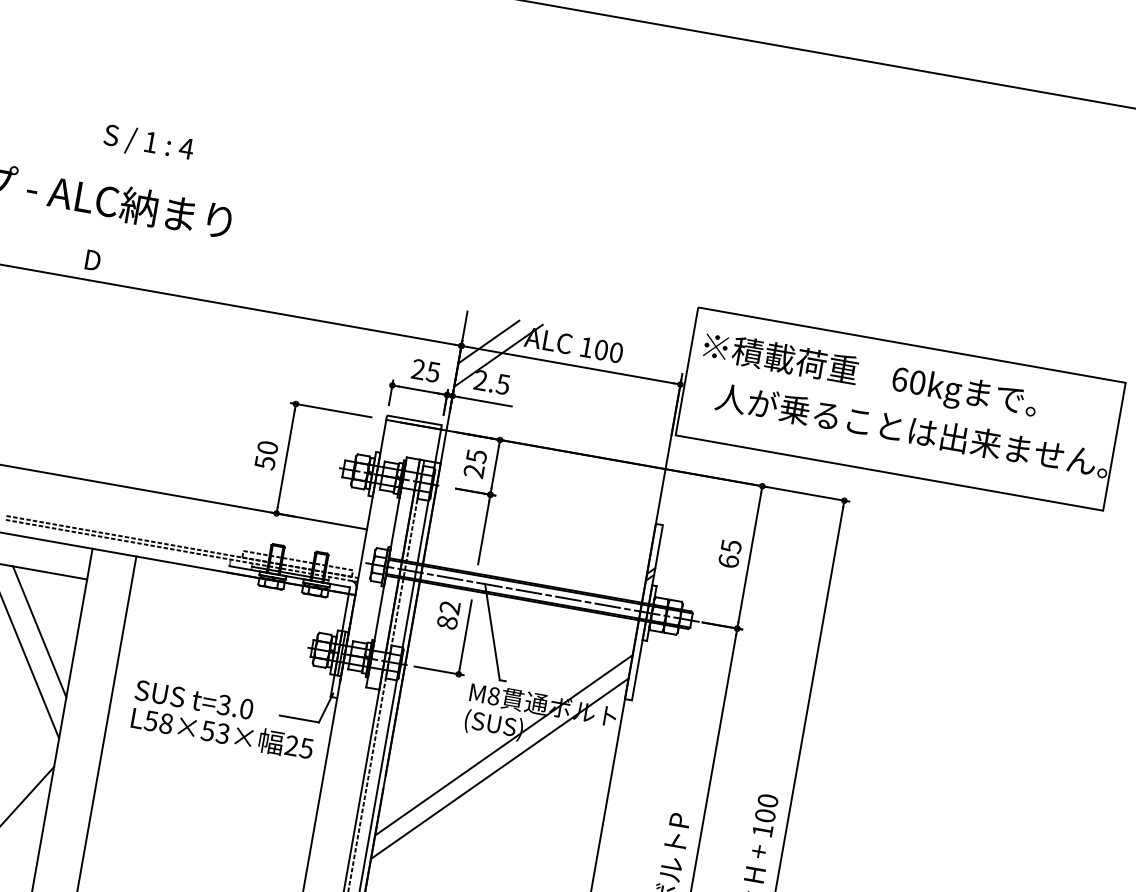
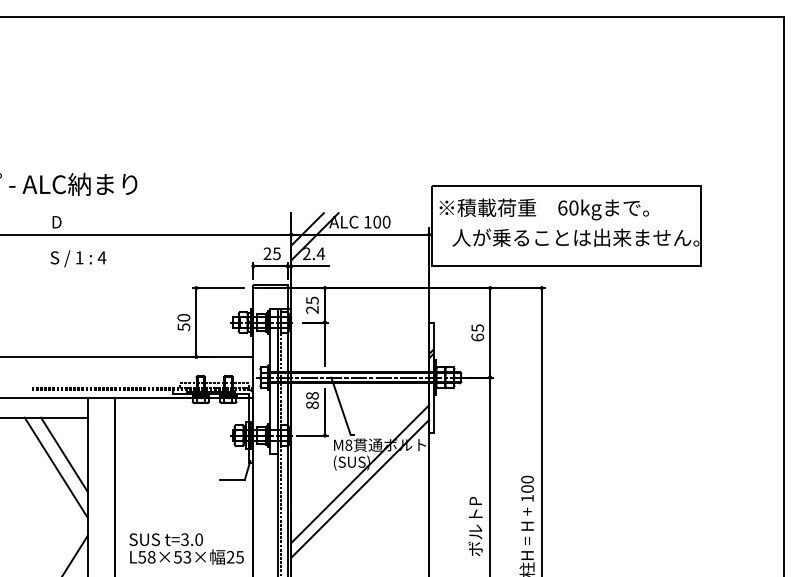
text: (148, 143) -> (78, 258), moved
text: (502, 383) -> (320, 253), 2.5 -> 2.4
text: (450, 607) -> (312, 395), 82 -> 88
text: (224, 719) -> (186, 548), moved

